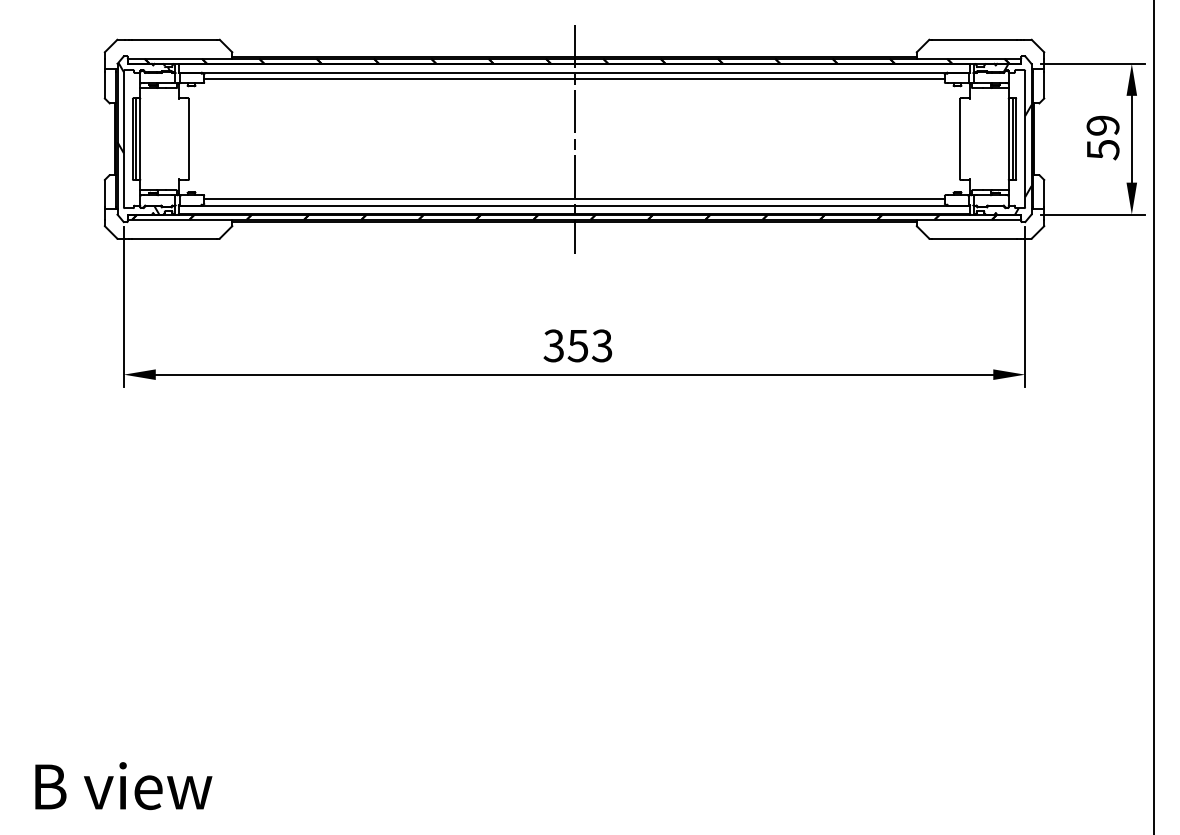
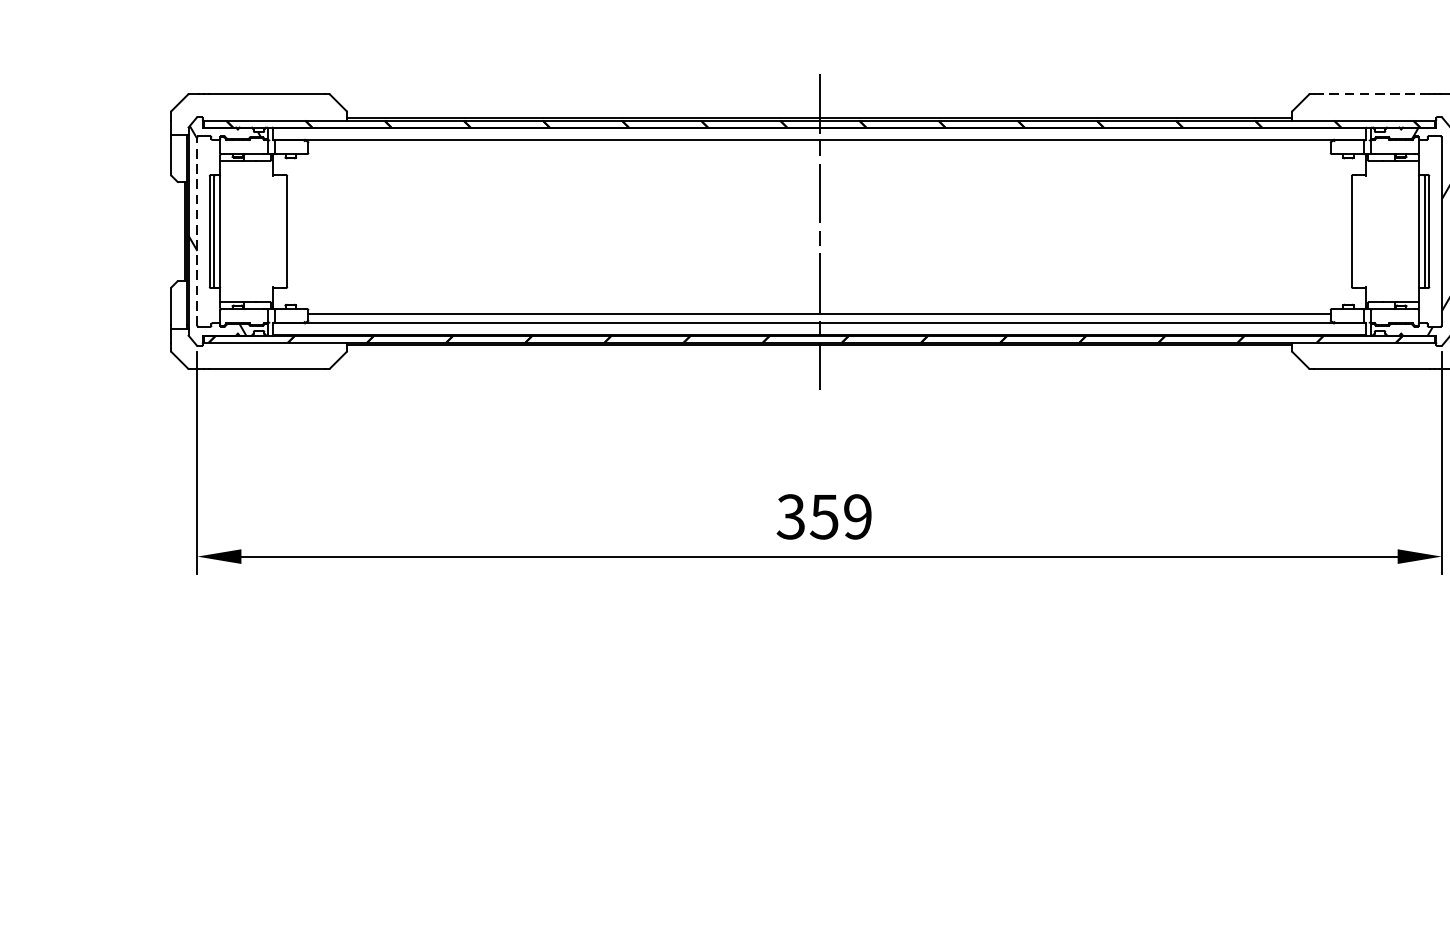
line: (974, 39) -> (1371, 93), solid -> dashed
line: (574, 79) -> (819, 149), removed
line: (123, 138) -> (196, 230), solid -> dashed
text: (602, 345) -> (858, 516), 353 -> 359

